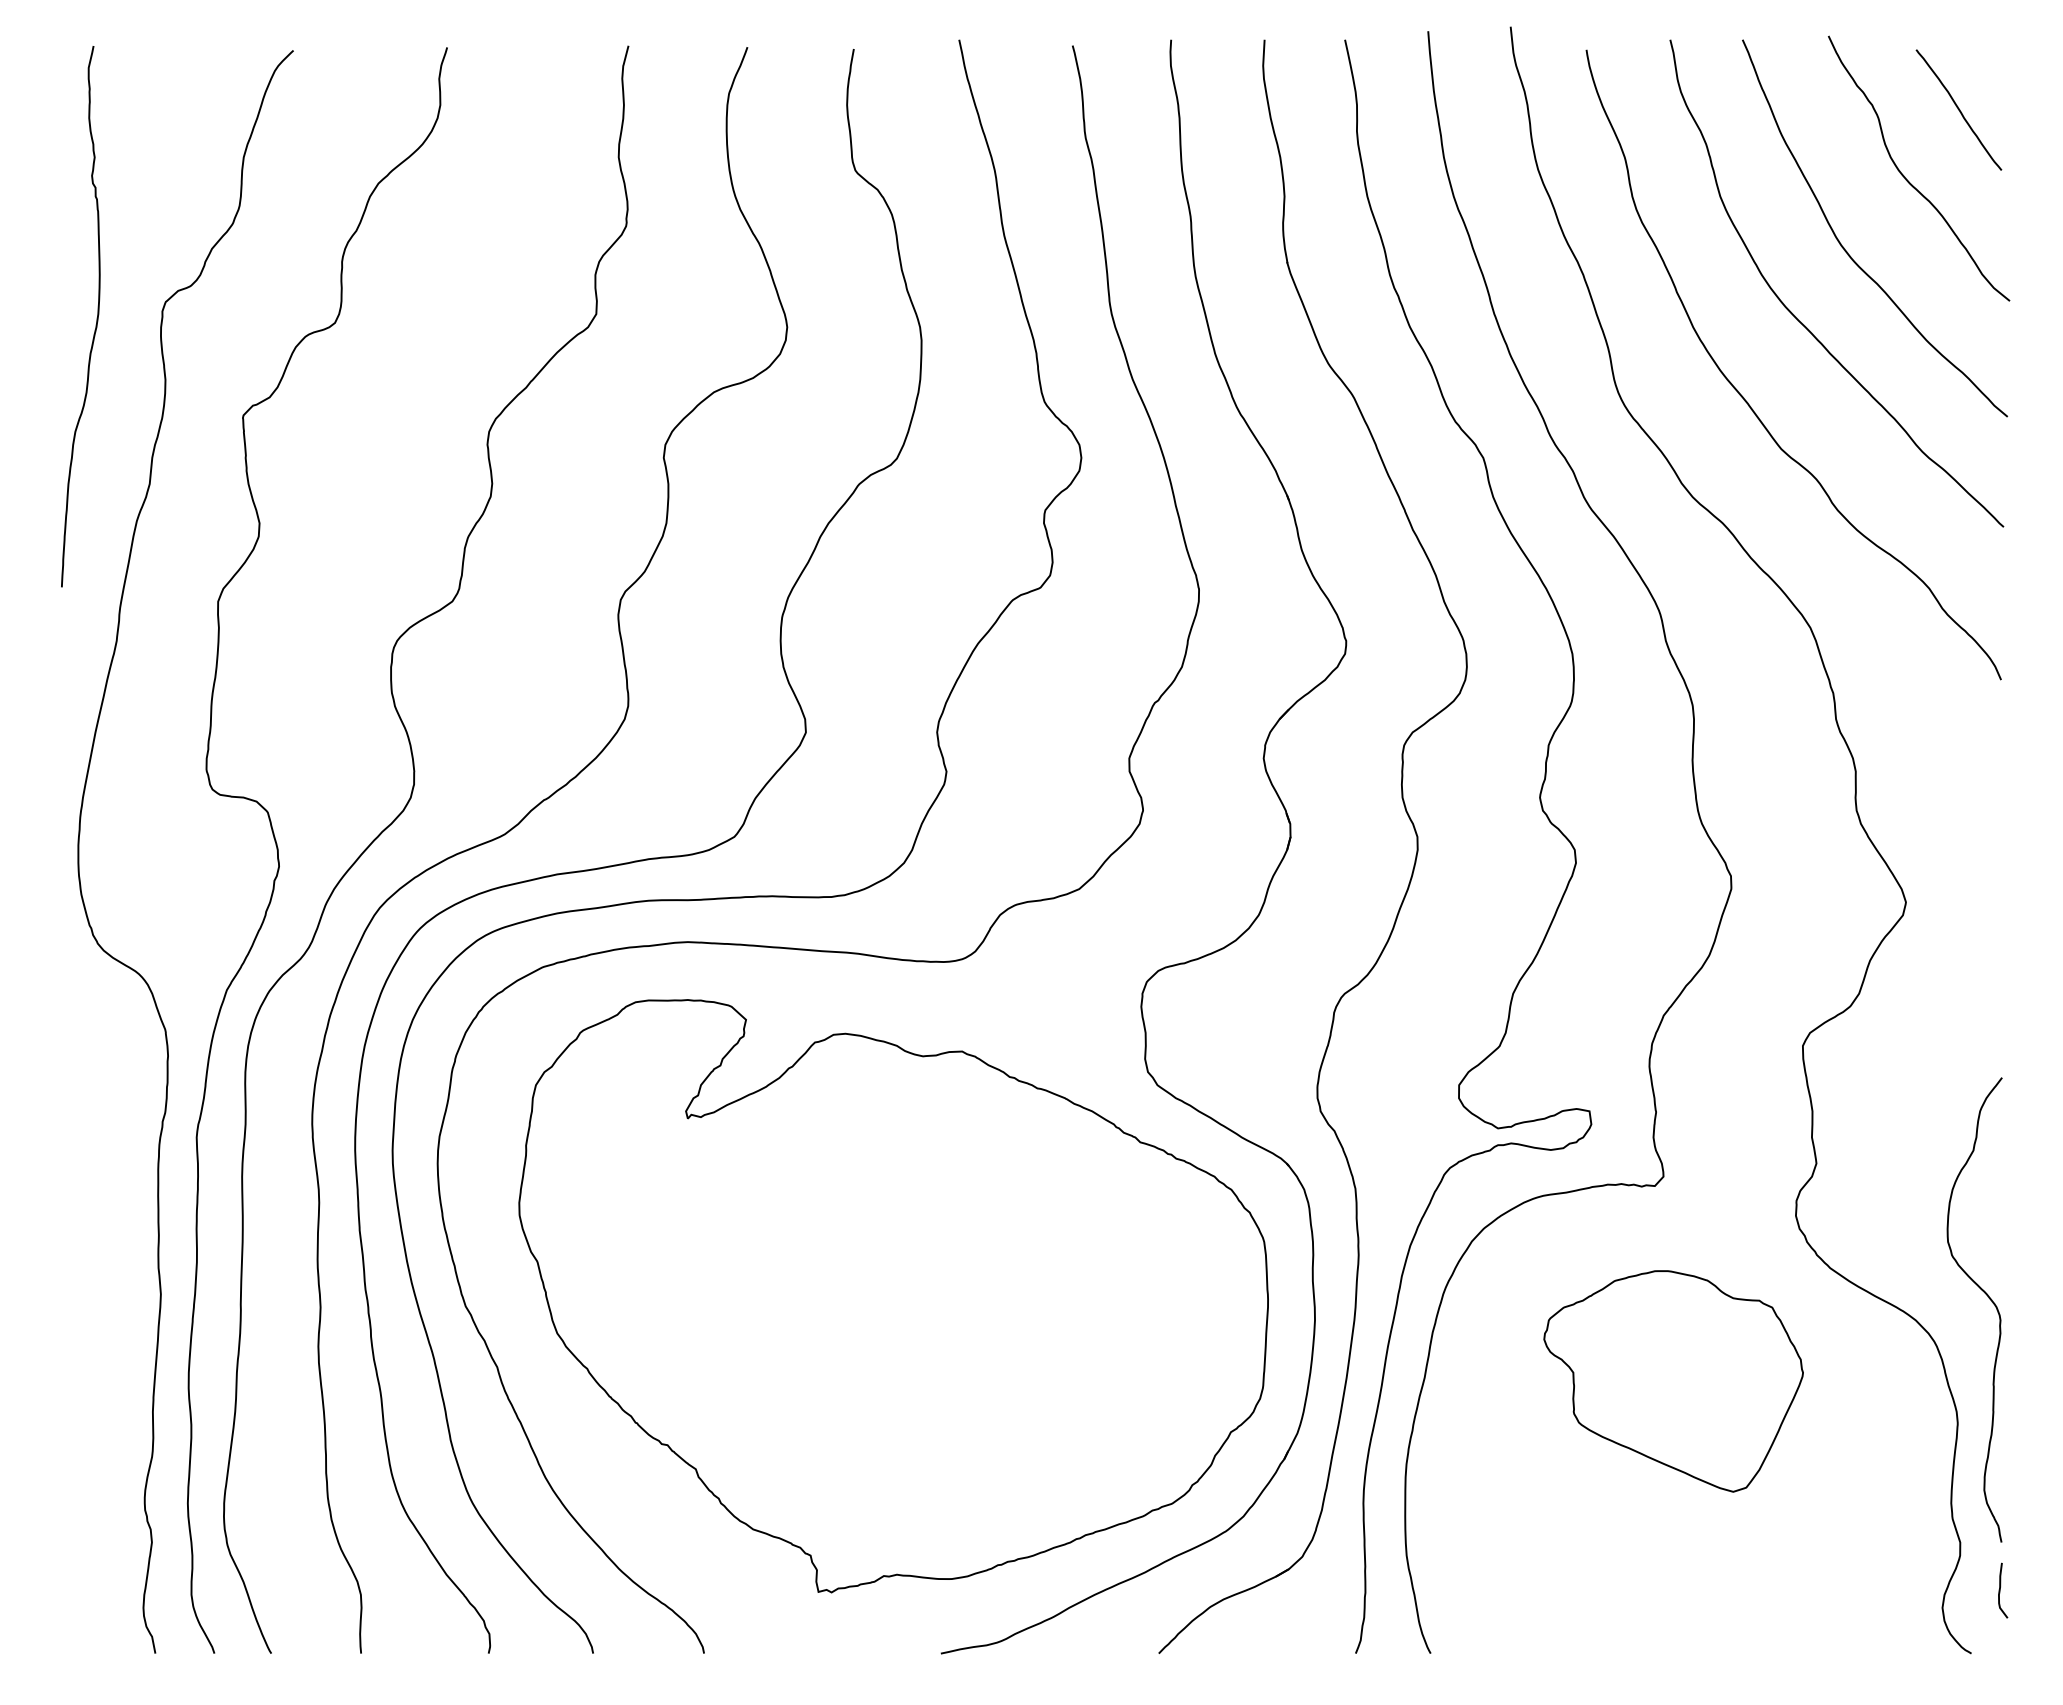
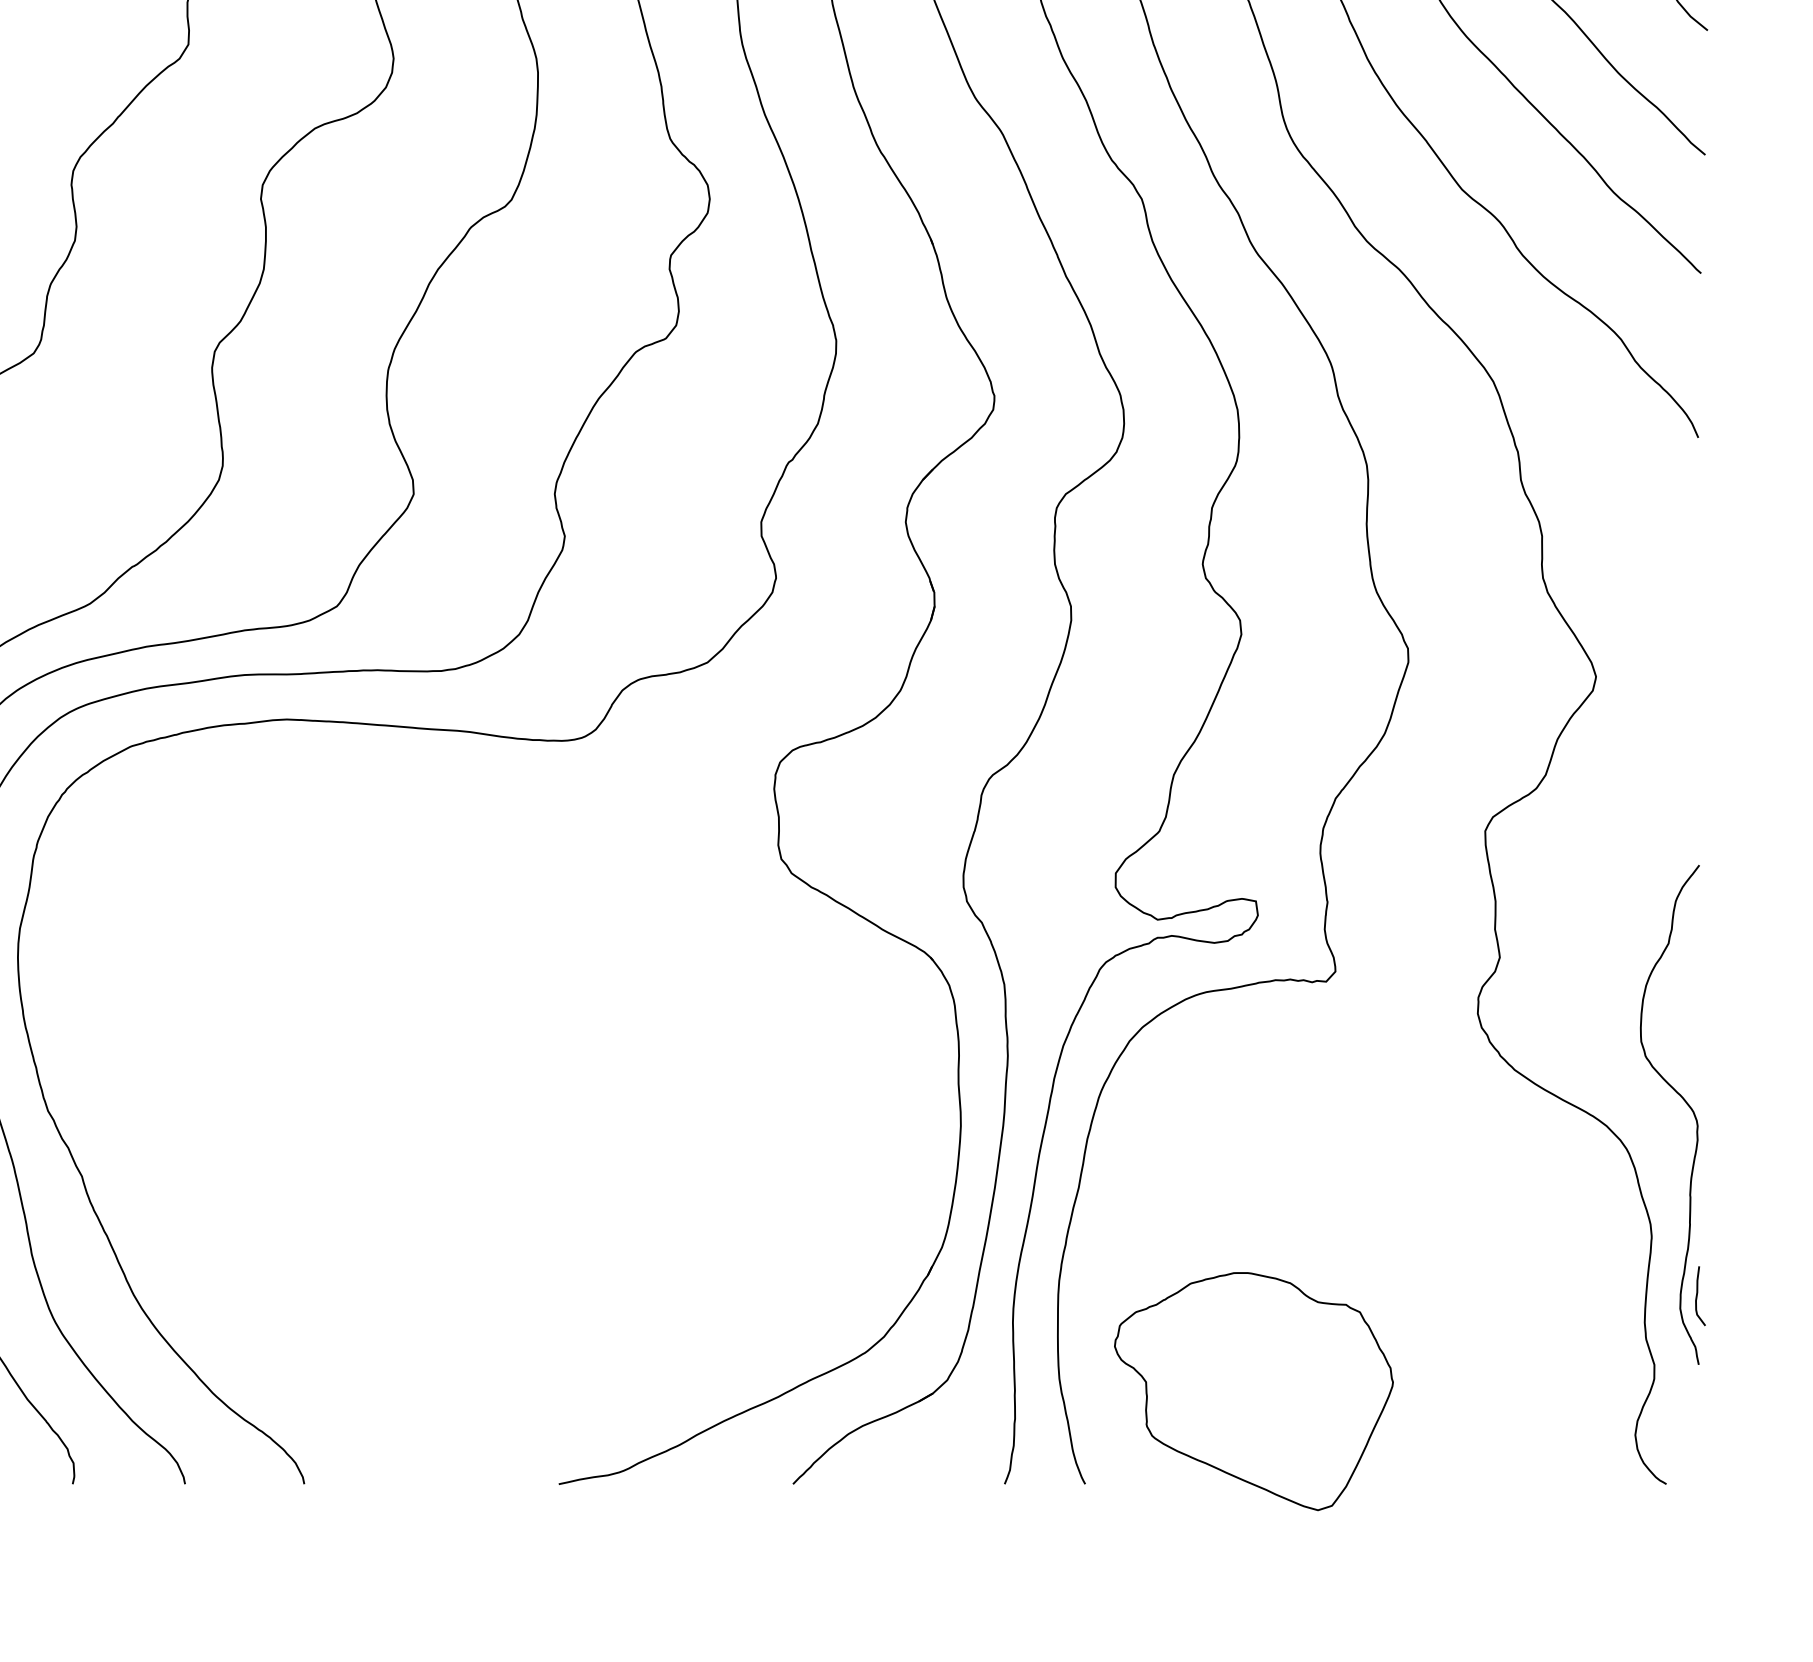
part: (893, 1296) -> (507, 1100), removed
part: (1673, 1381) -> (1253, 1391), moved
curve: (2000, 1590) -> (1697, 1296), moved

